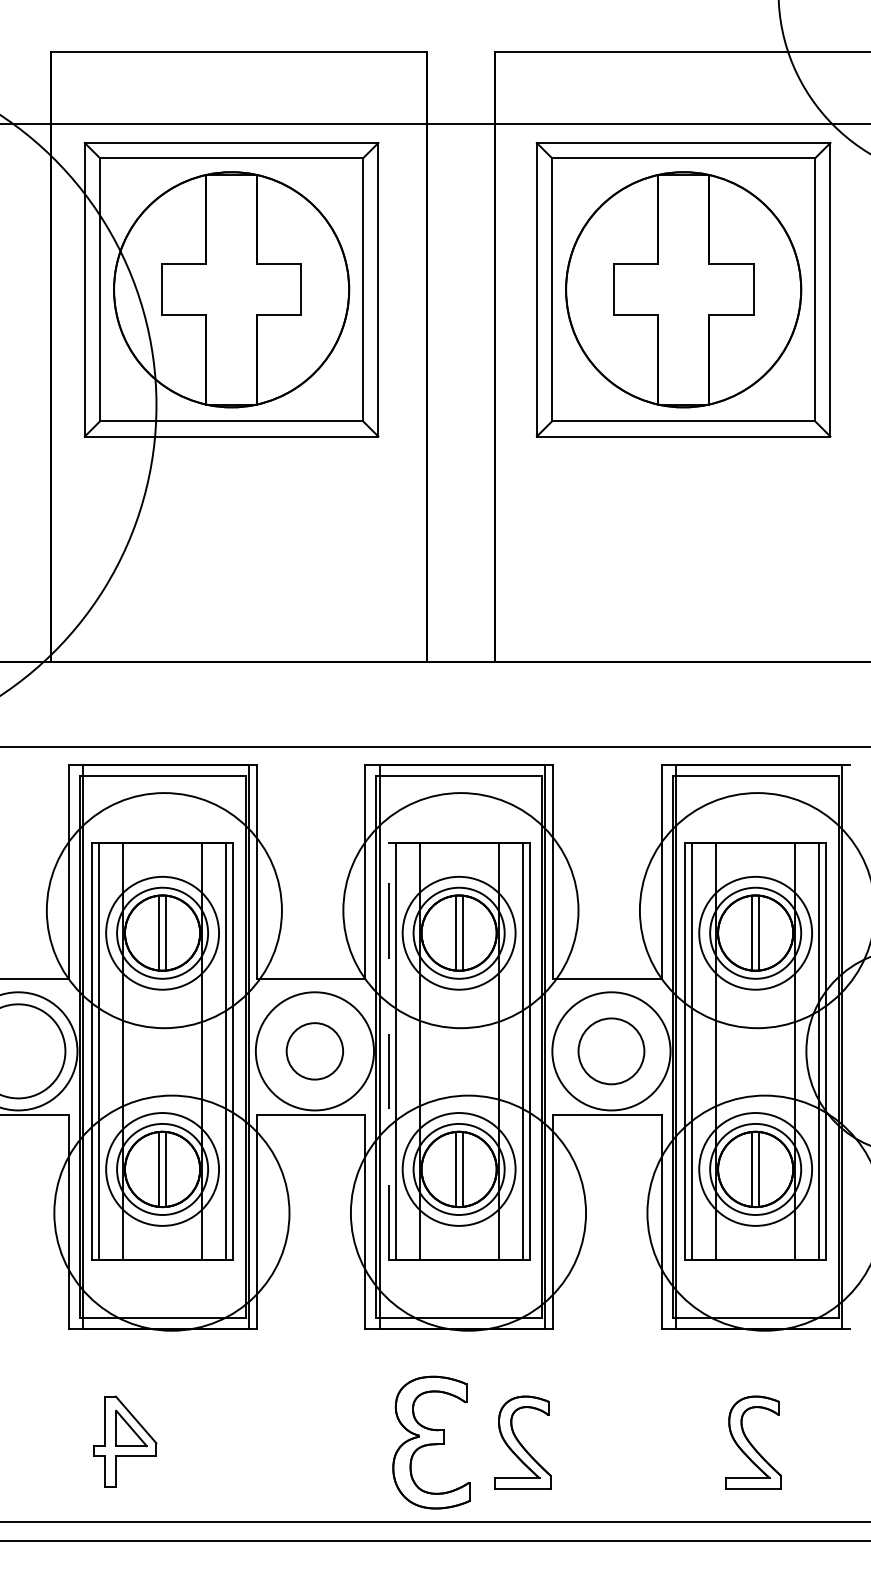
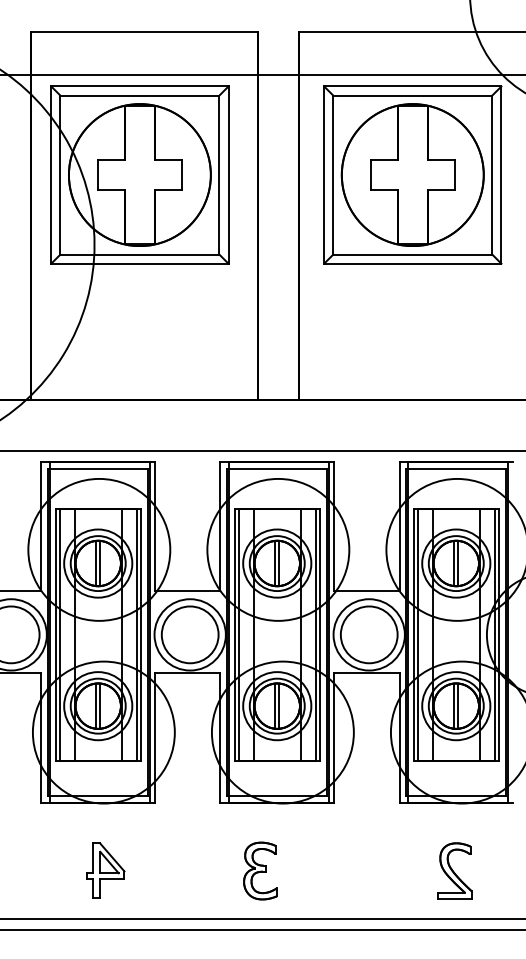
circle: (313, 1050) -> (189, 634), size x1.67
line: (388, 1050) -> (234, 634), dashed -> solid
circle: (610, 1050) -> (368, 634), size x1.43
part: (124, 1441) -> (105, 870), moved
part: (431, 1441) -> (260, 870), size x0.71
part: (522, 1441) -> (315, 870), removed

